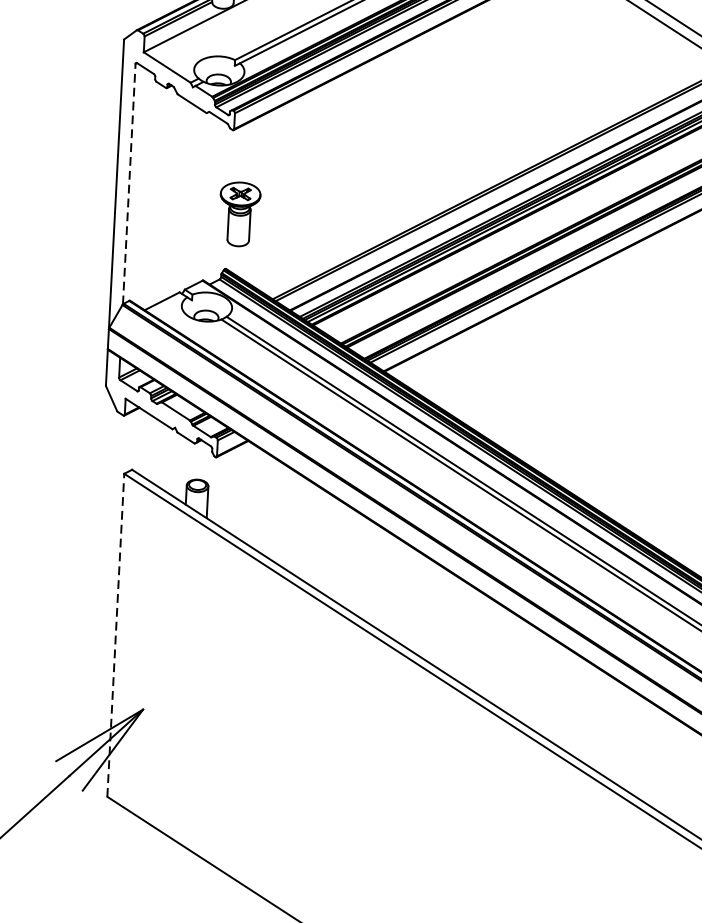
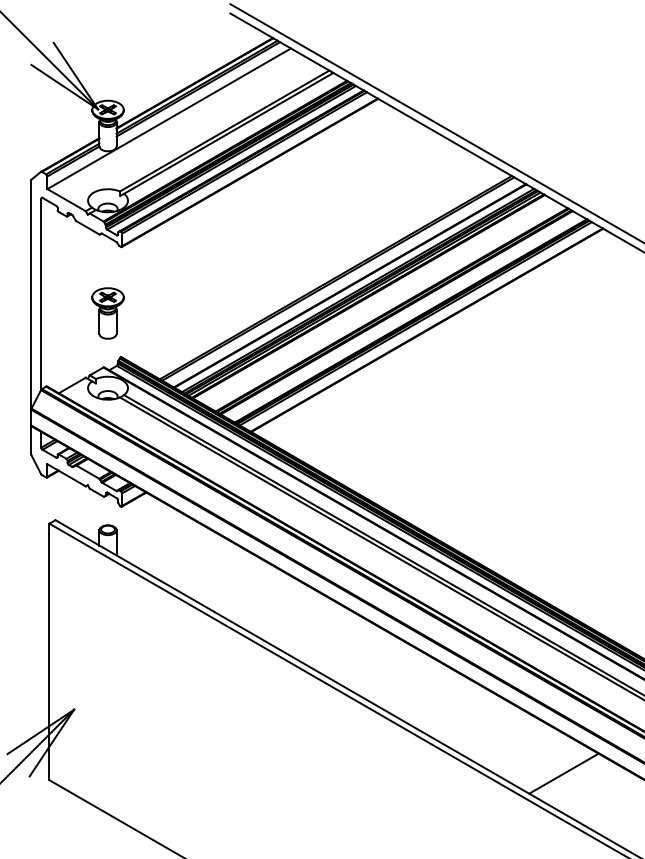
line: (129, 183) -> (41, 293), dashed -> solid
part: (238, 214) -> (107, 313), moved
line: (115, 634) -> (49, 651), dashed -> solid

